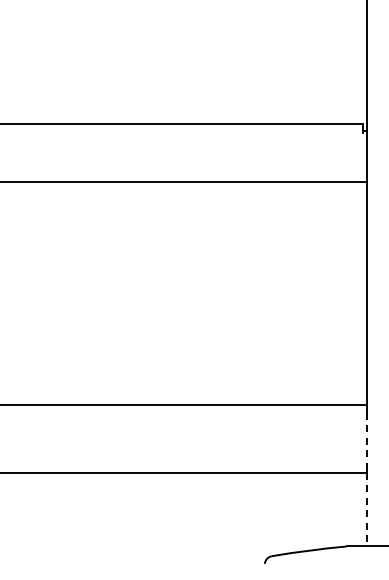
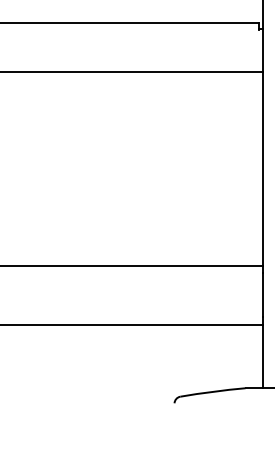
line: (367, 438) -> (263, 294), dashed -> solid
line: (367, 509) -> (263, 356), dashed -> solid

